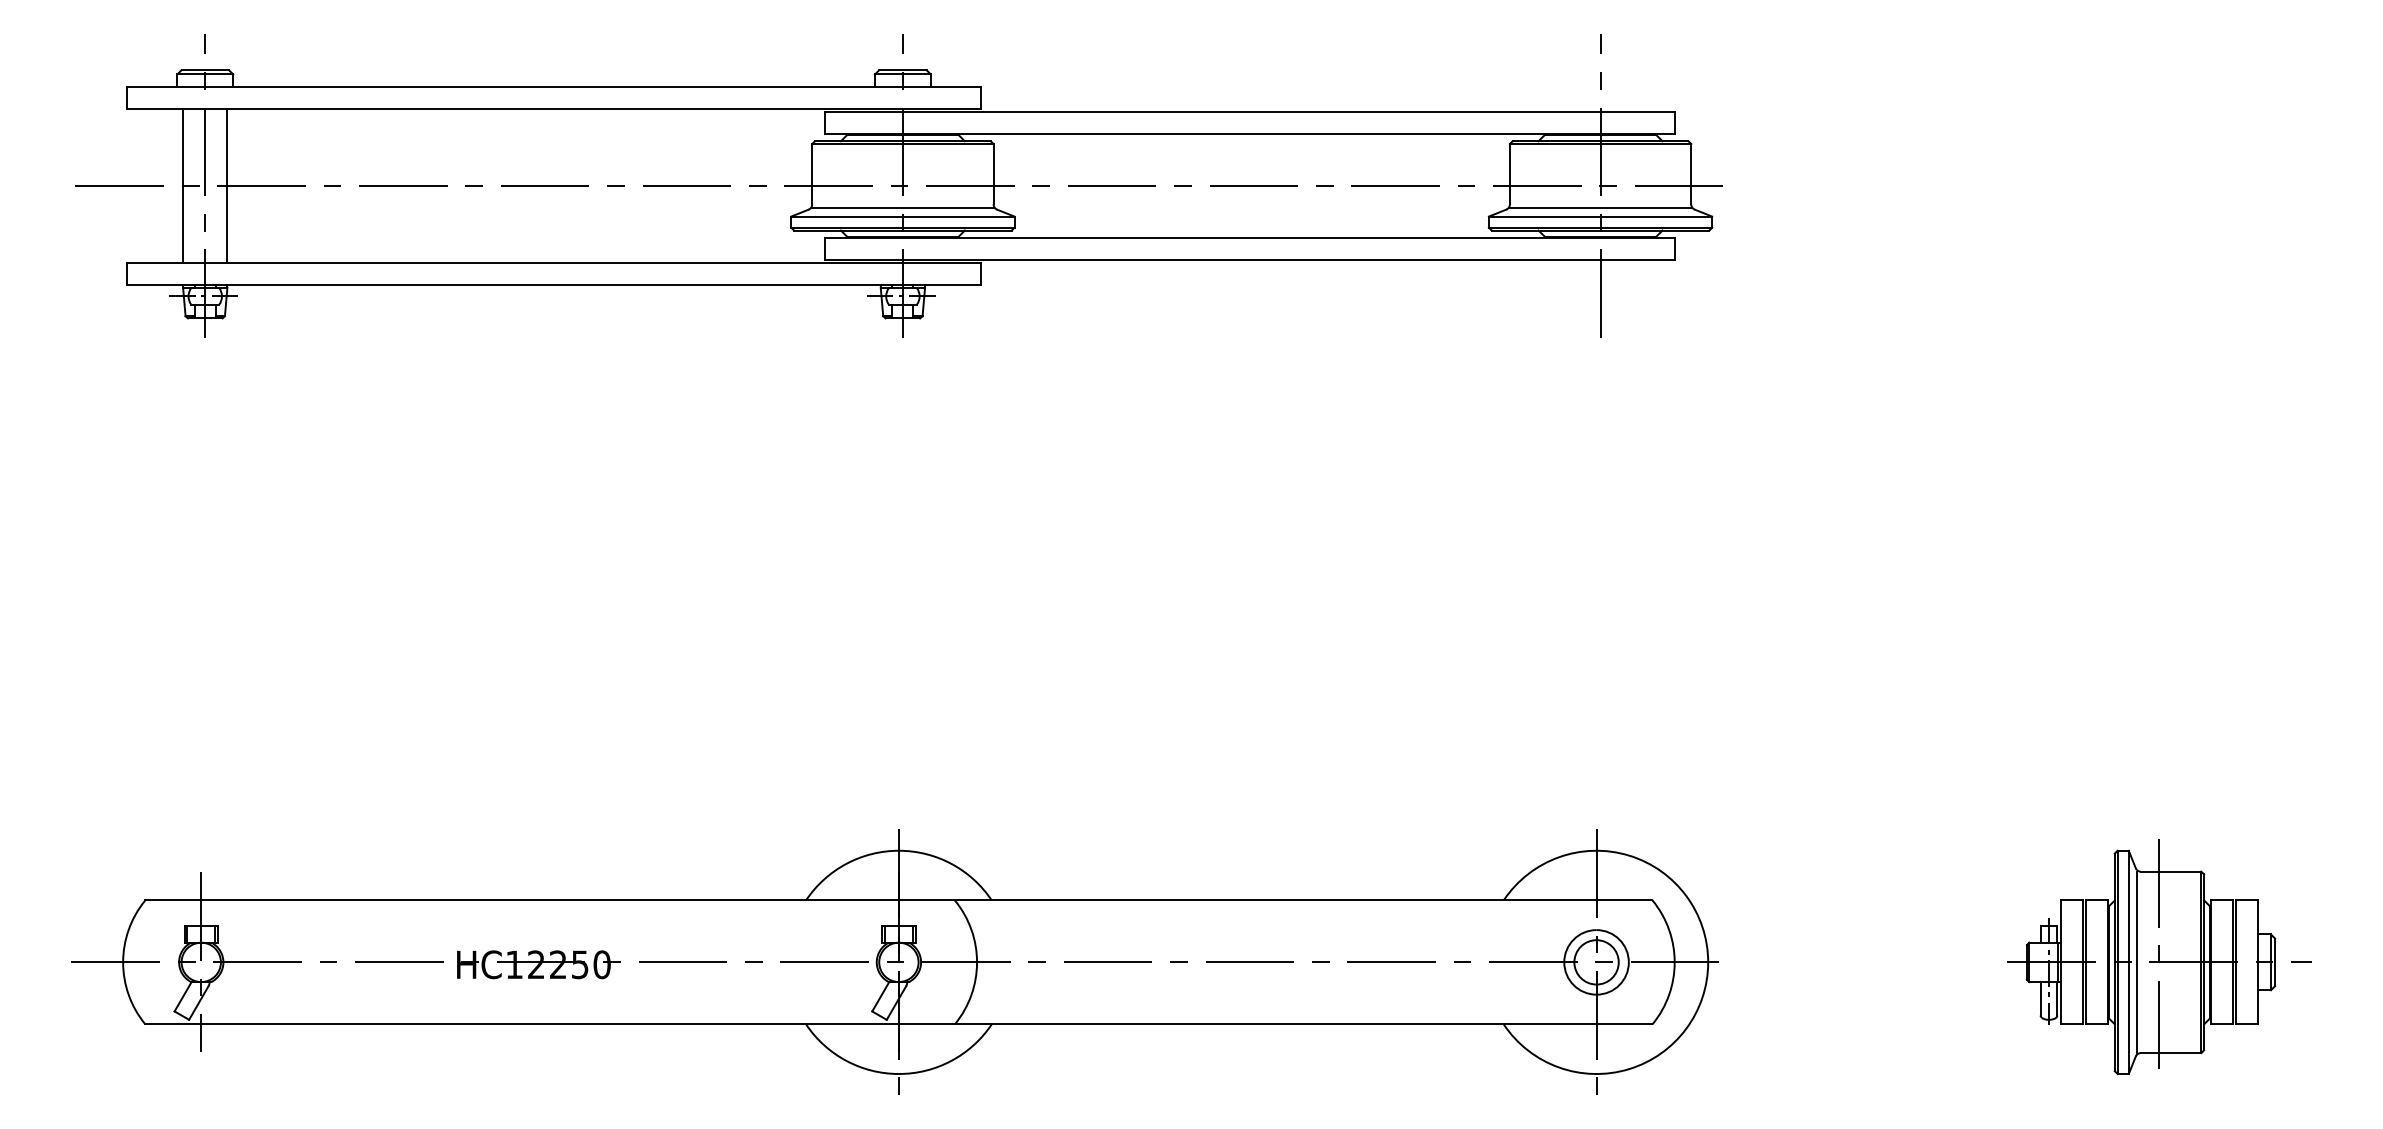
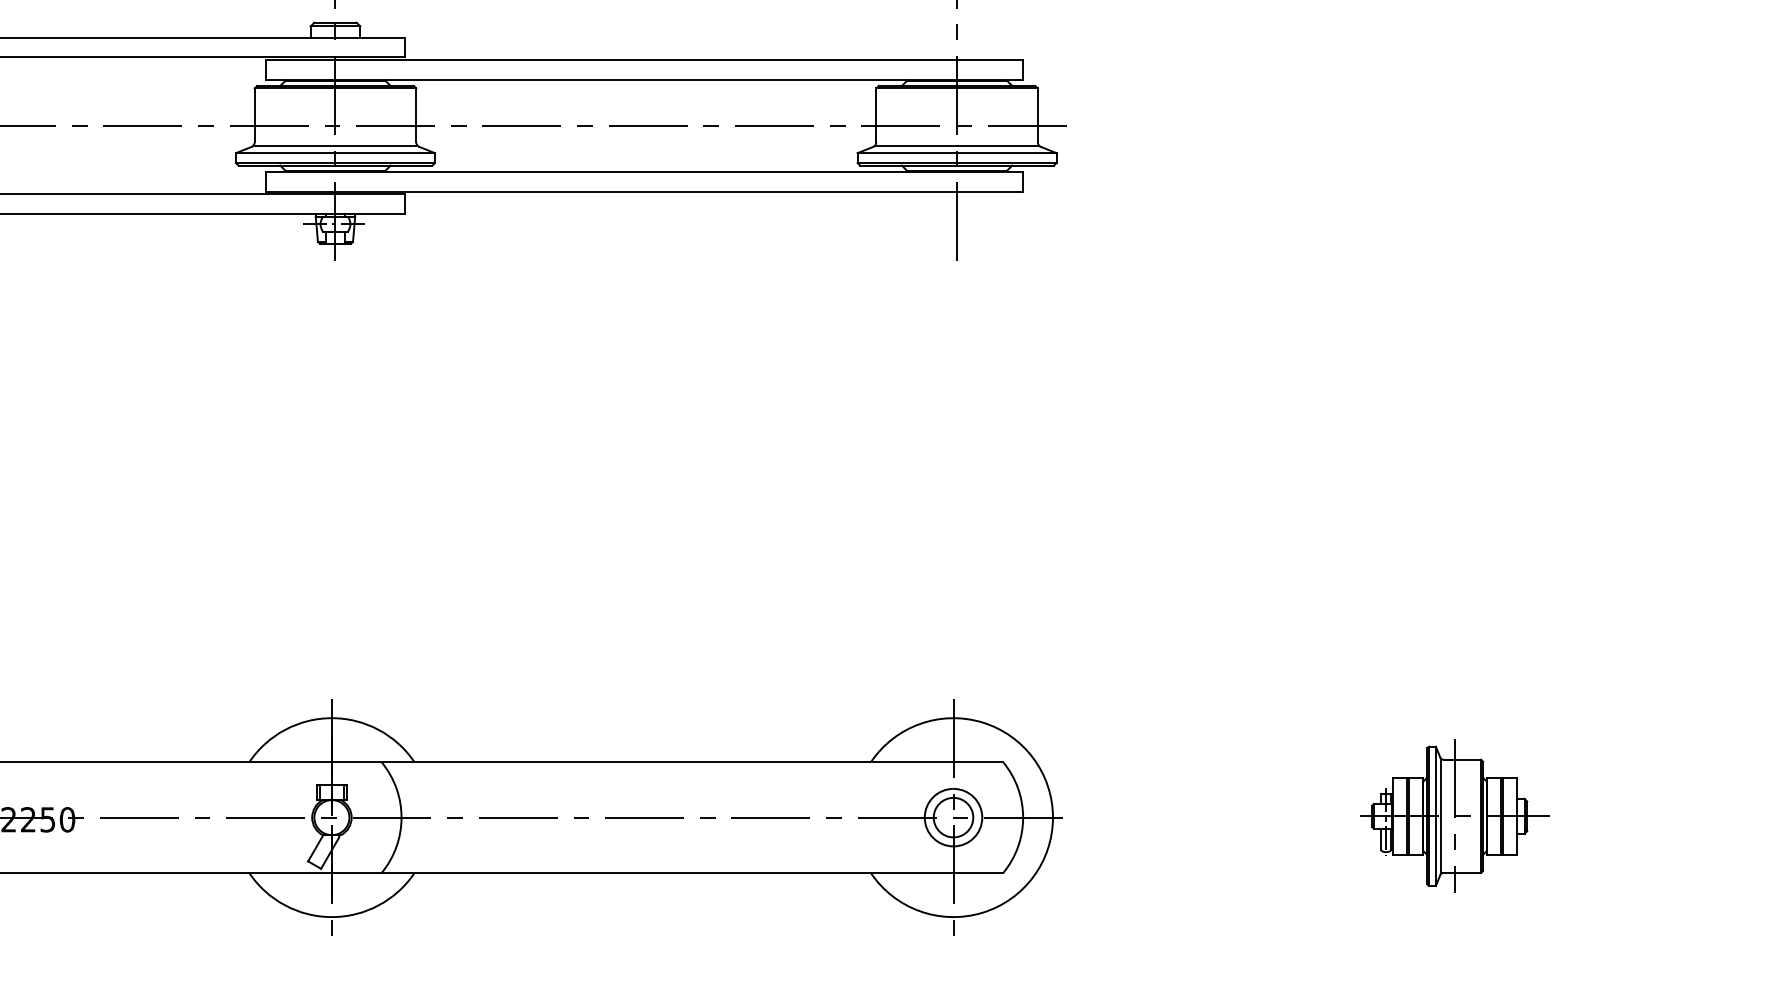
part: (2159, 957) -> (1455, 813), size x0.7

